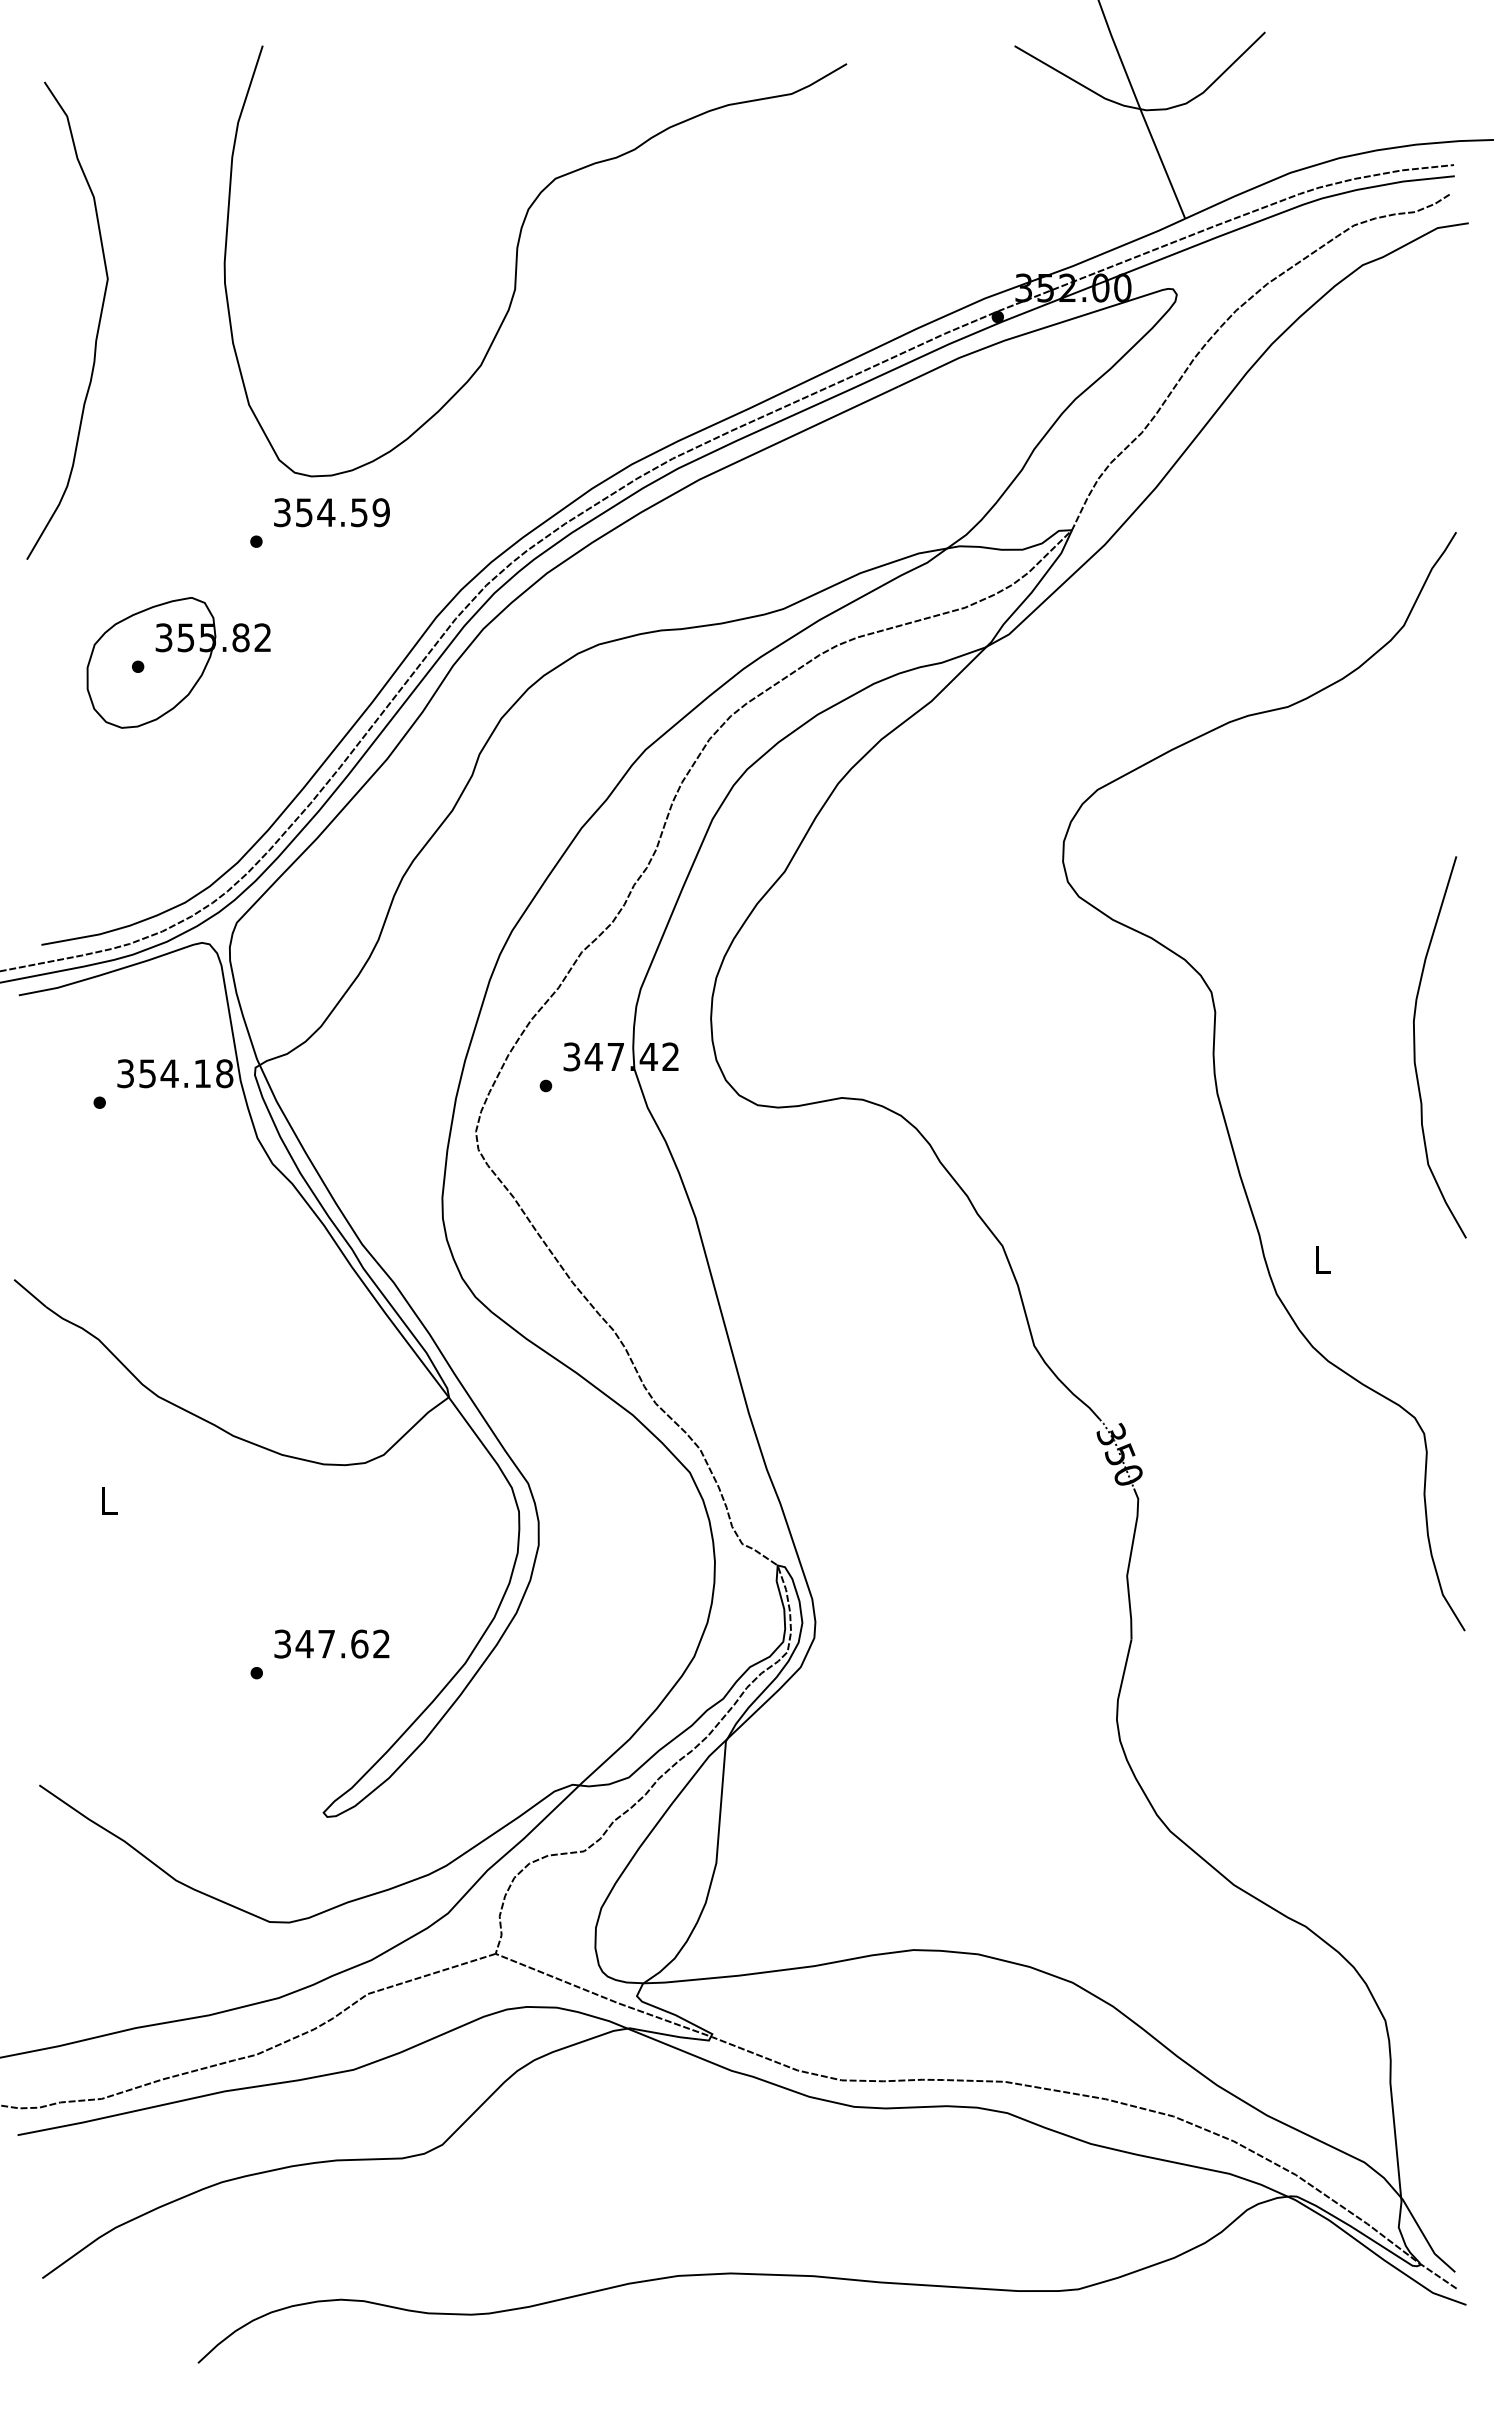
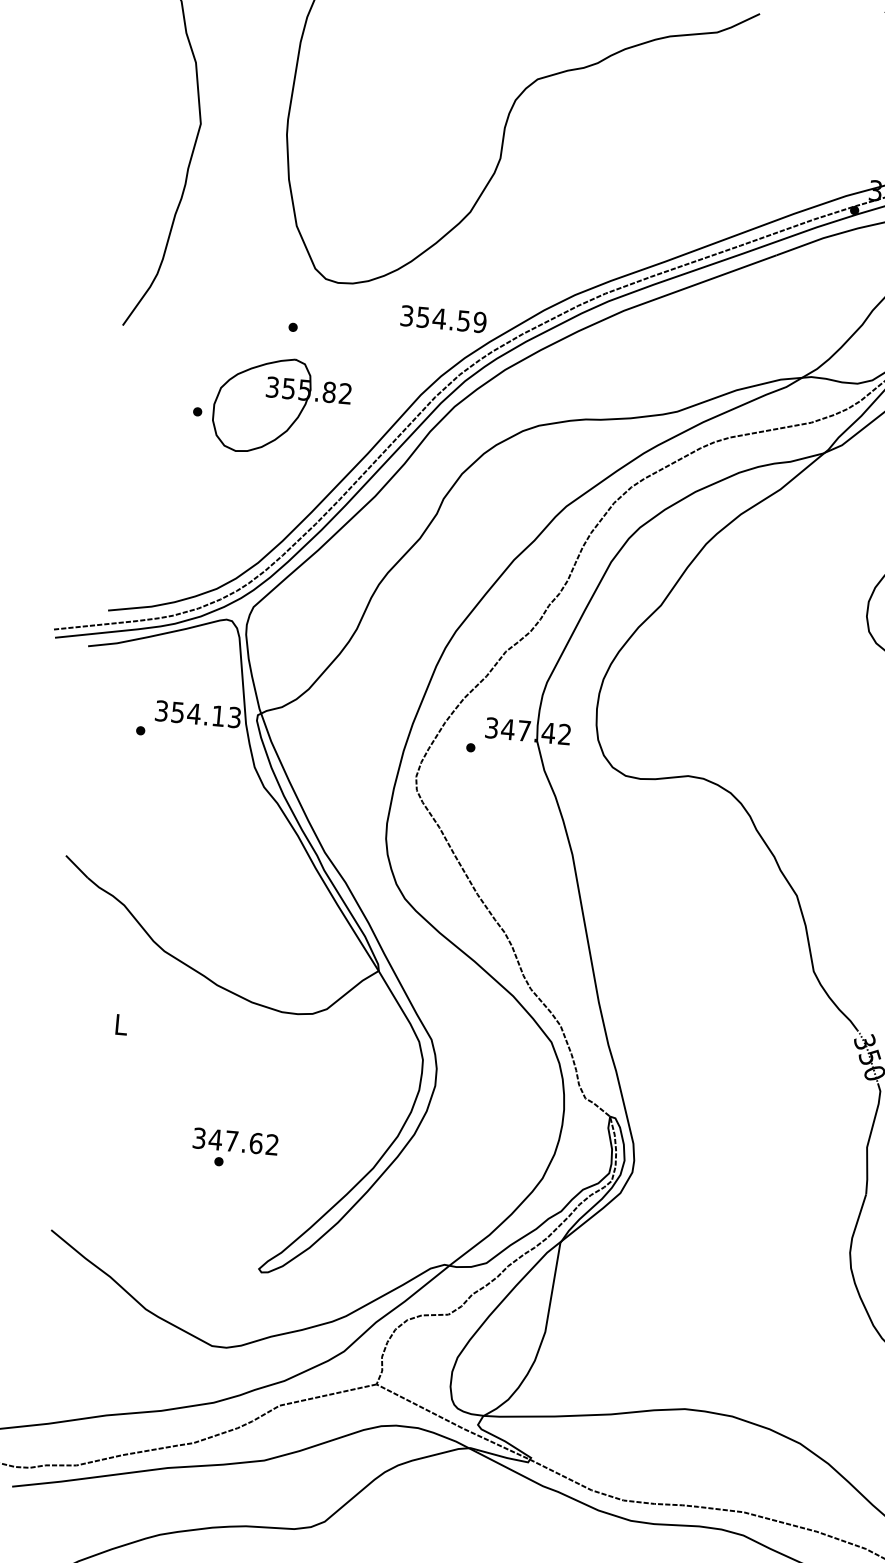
text: (331, 512) -> (443, 319), moved
part: (178, 662) -> (281, 406), moved
text: (224, 1073) -> (234, 717), 354.18 -> 354.13
text: (331, 1643) -> (235, 1141), moved

